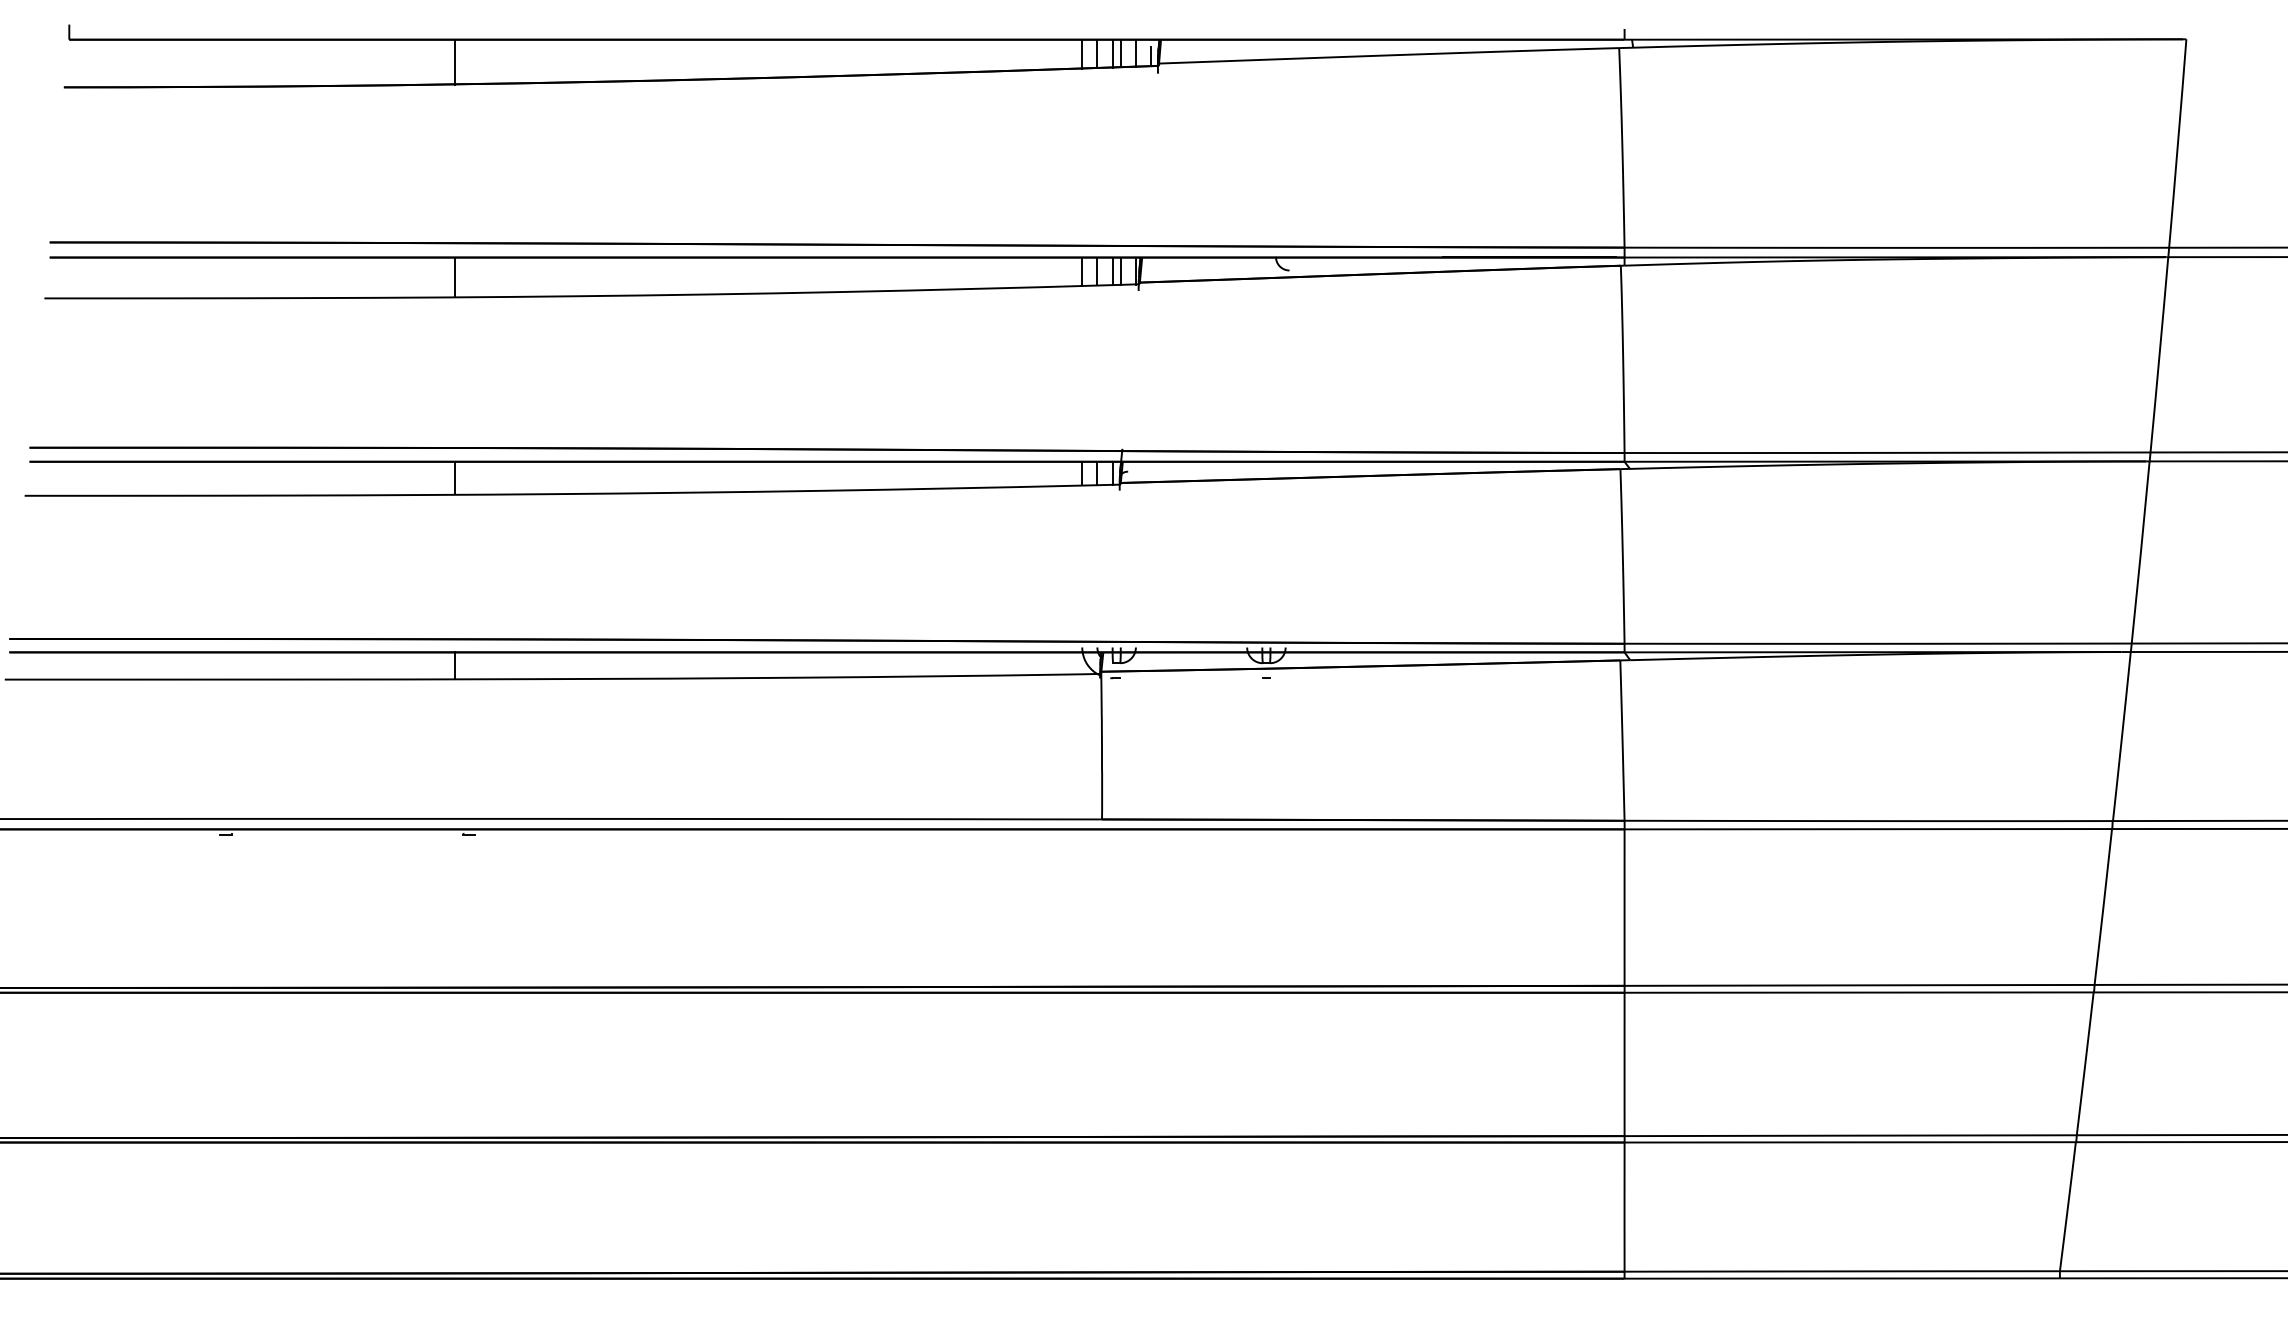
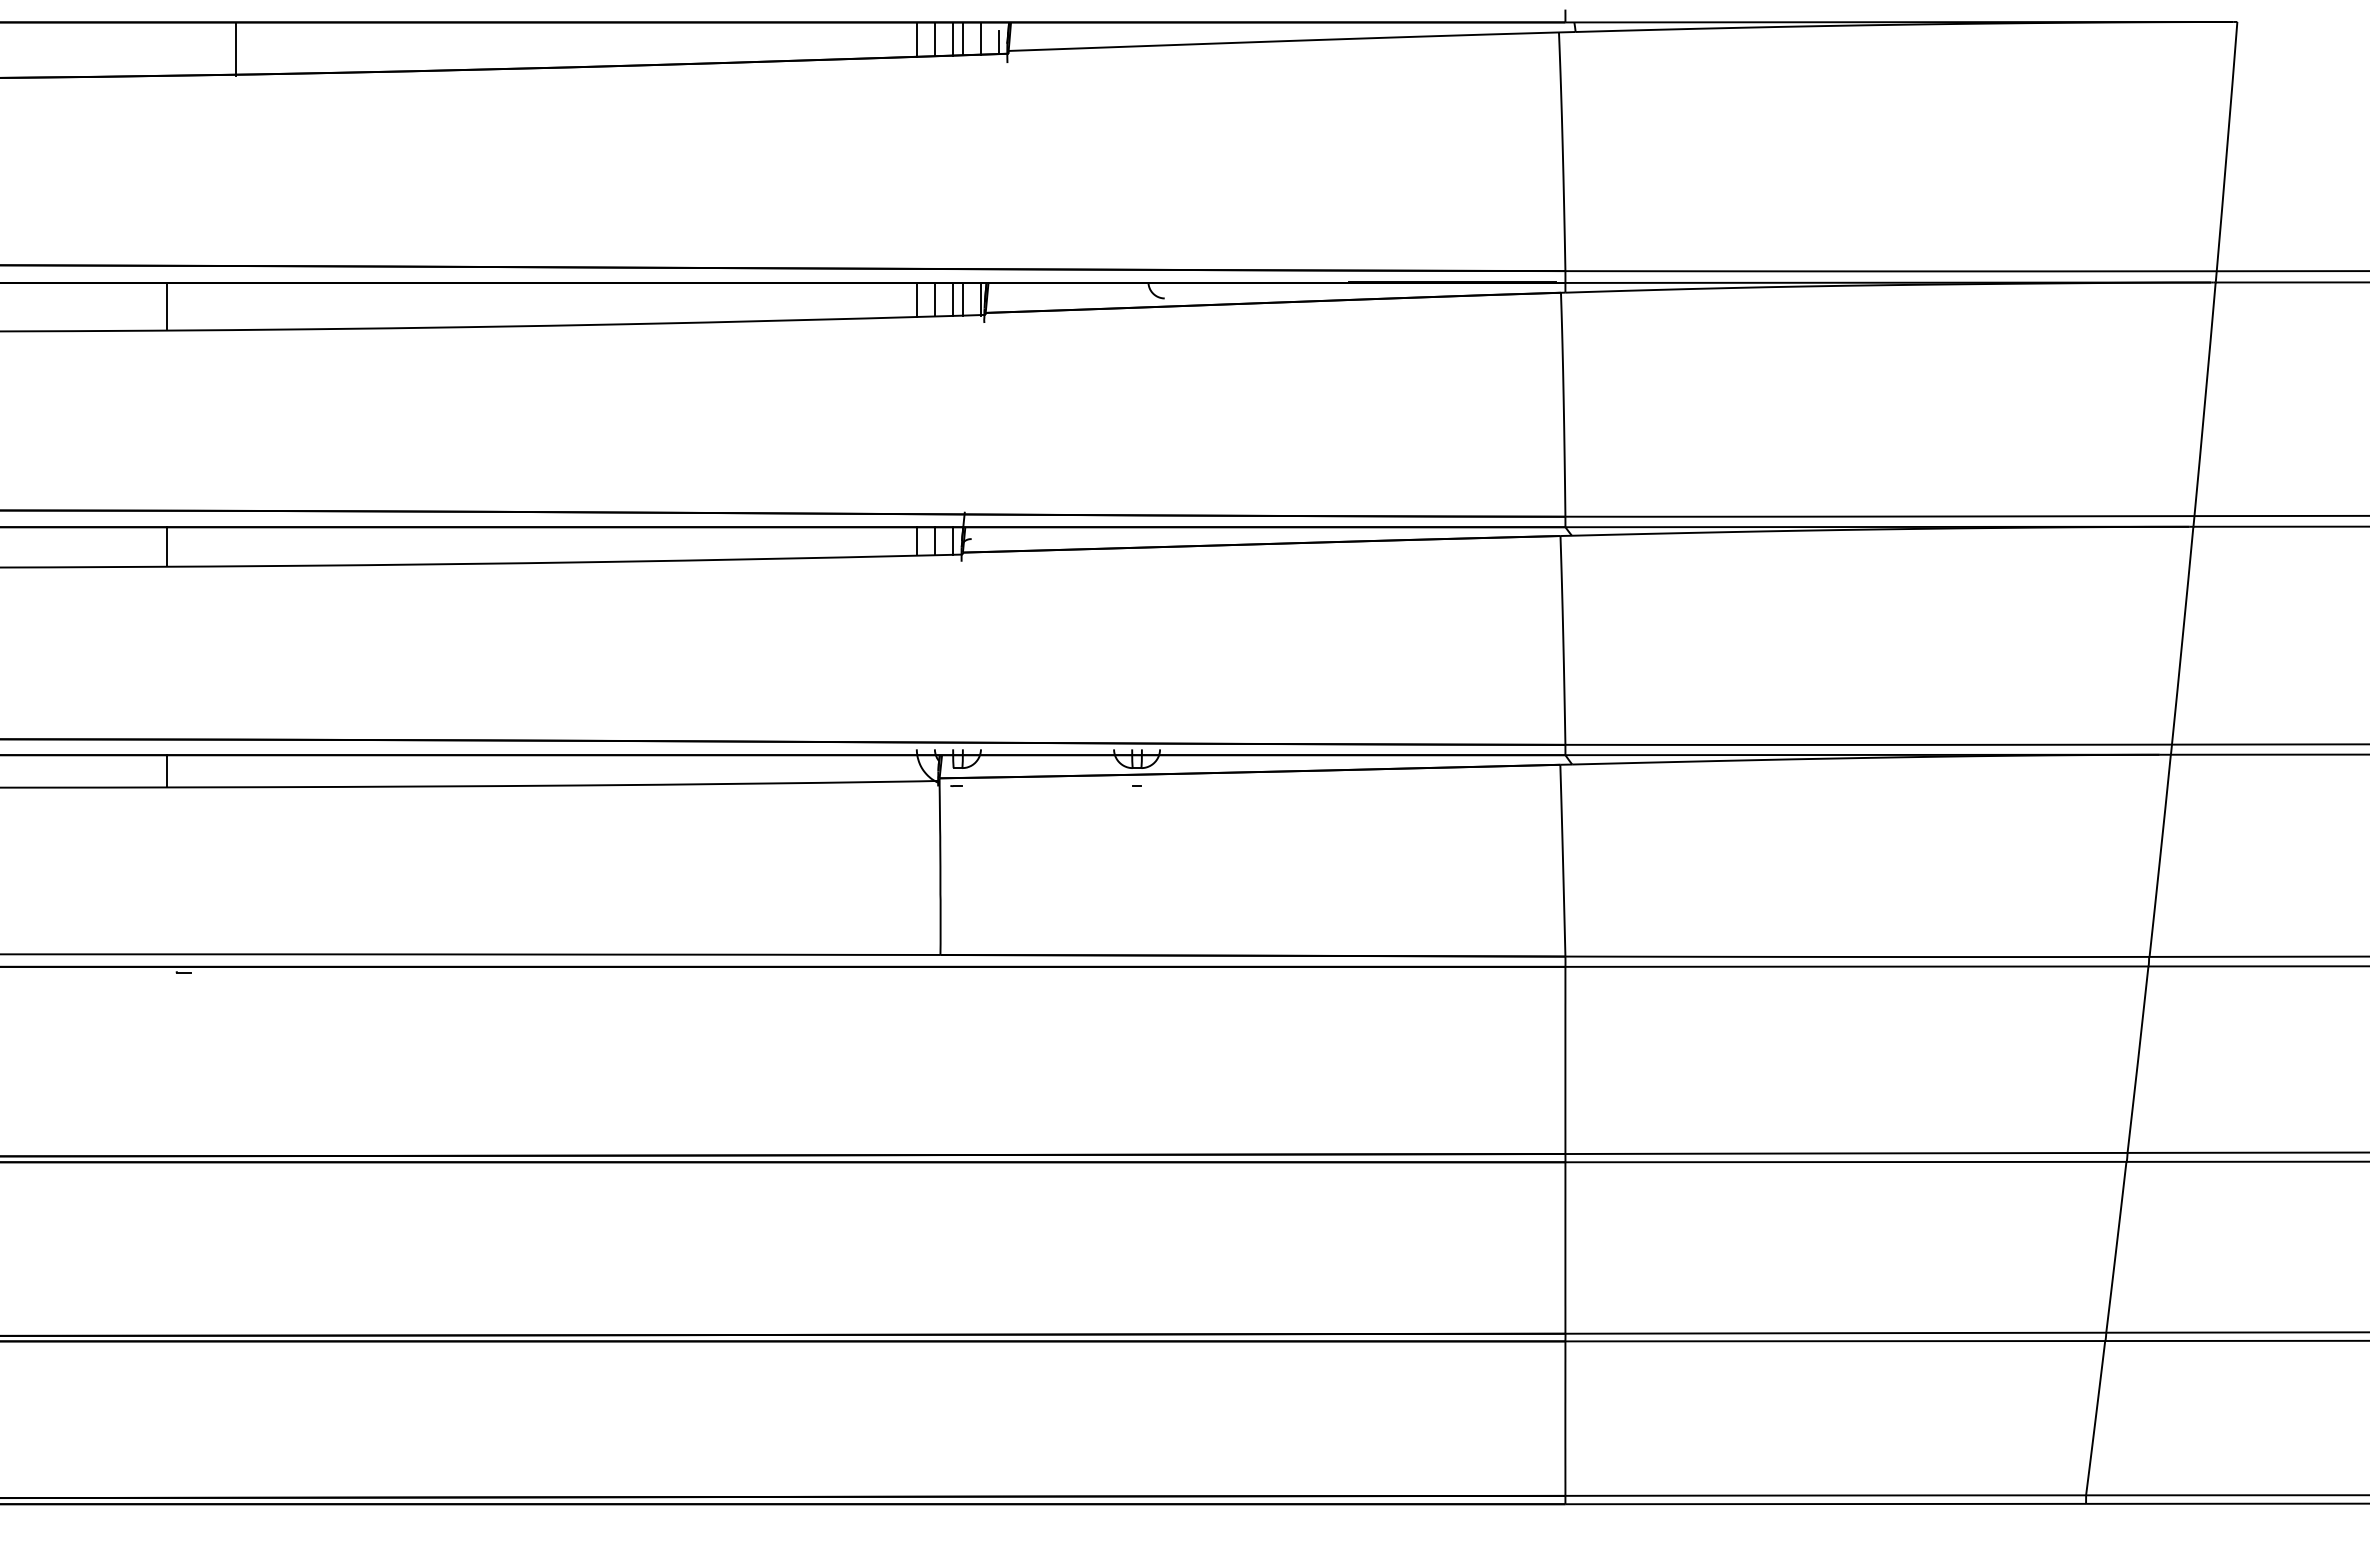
line: (455, 61) -> (236, 48), moved

